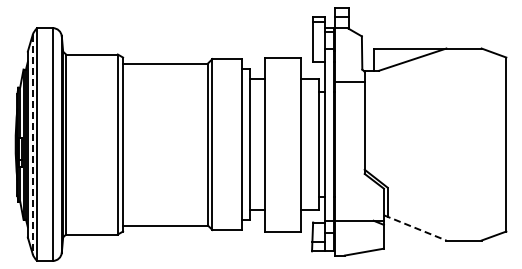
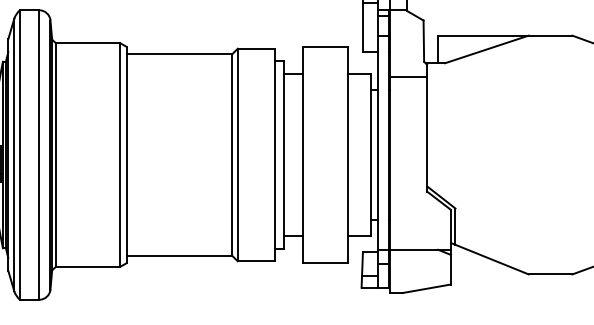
line: (32, 144) -> (14, 154), dashed -> solid
line: (415, 227) -> (490, 258), dashed -> solid

